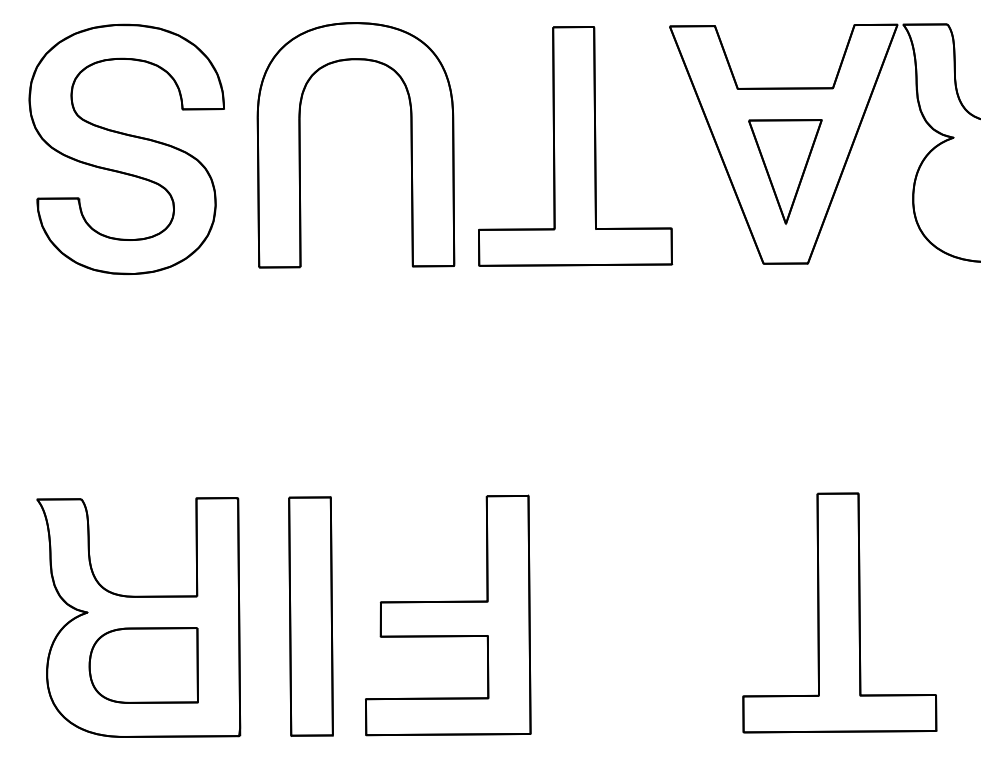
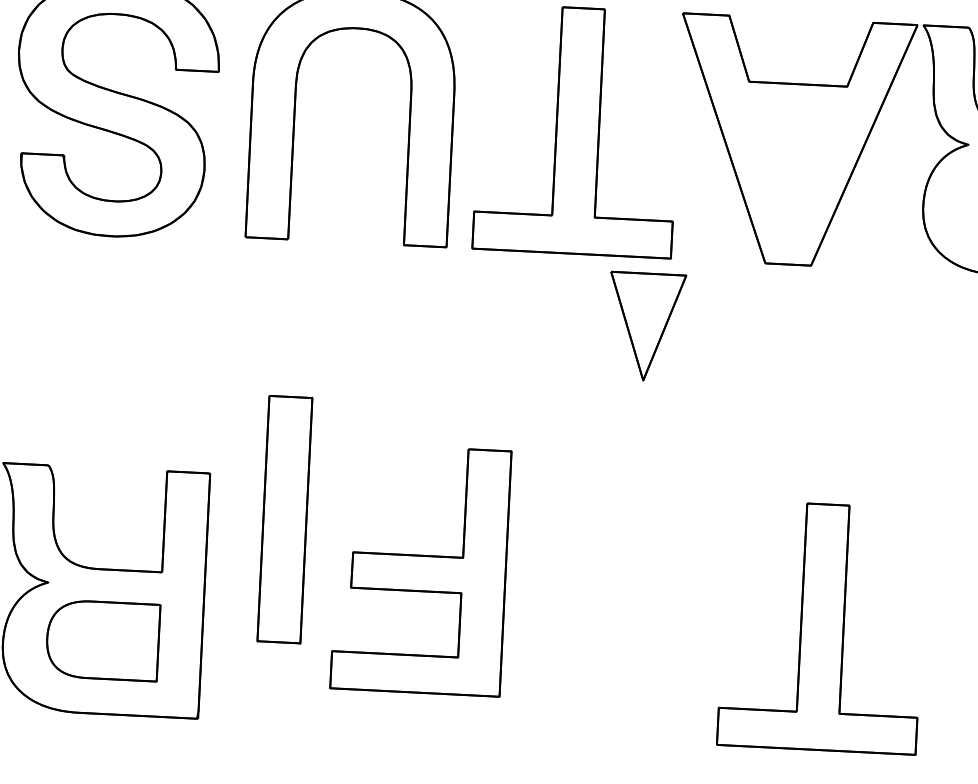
part: (785, 171) -> (645, 326), moved
part: (448, 615) -> (422, 569), moved
part: (310, 616) -> (284, 519), moved

